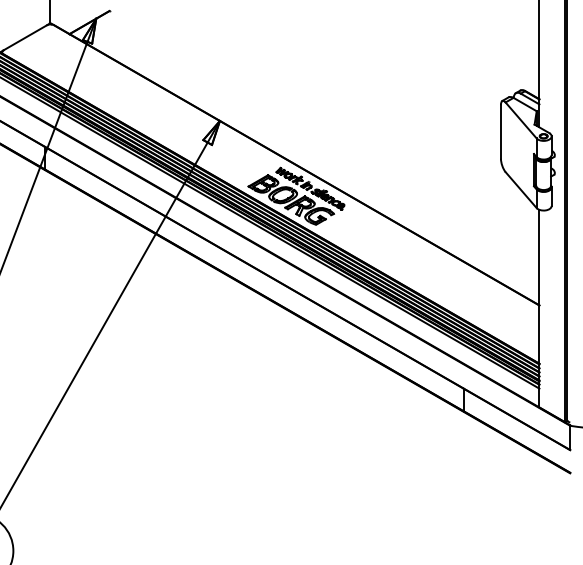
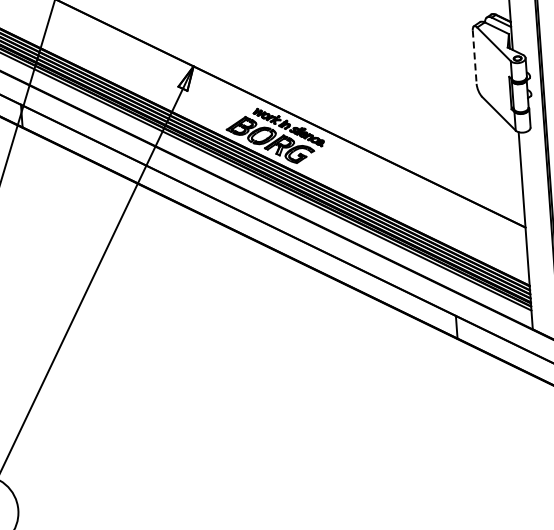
line: (500, 131) -> (474, 56), solid -> dashed

